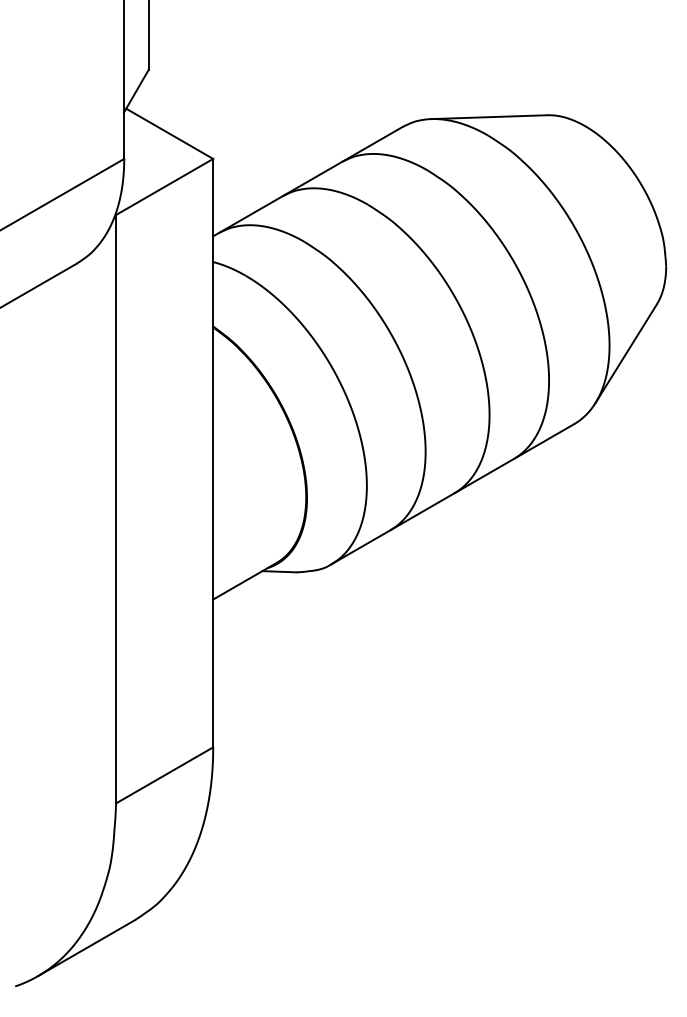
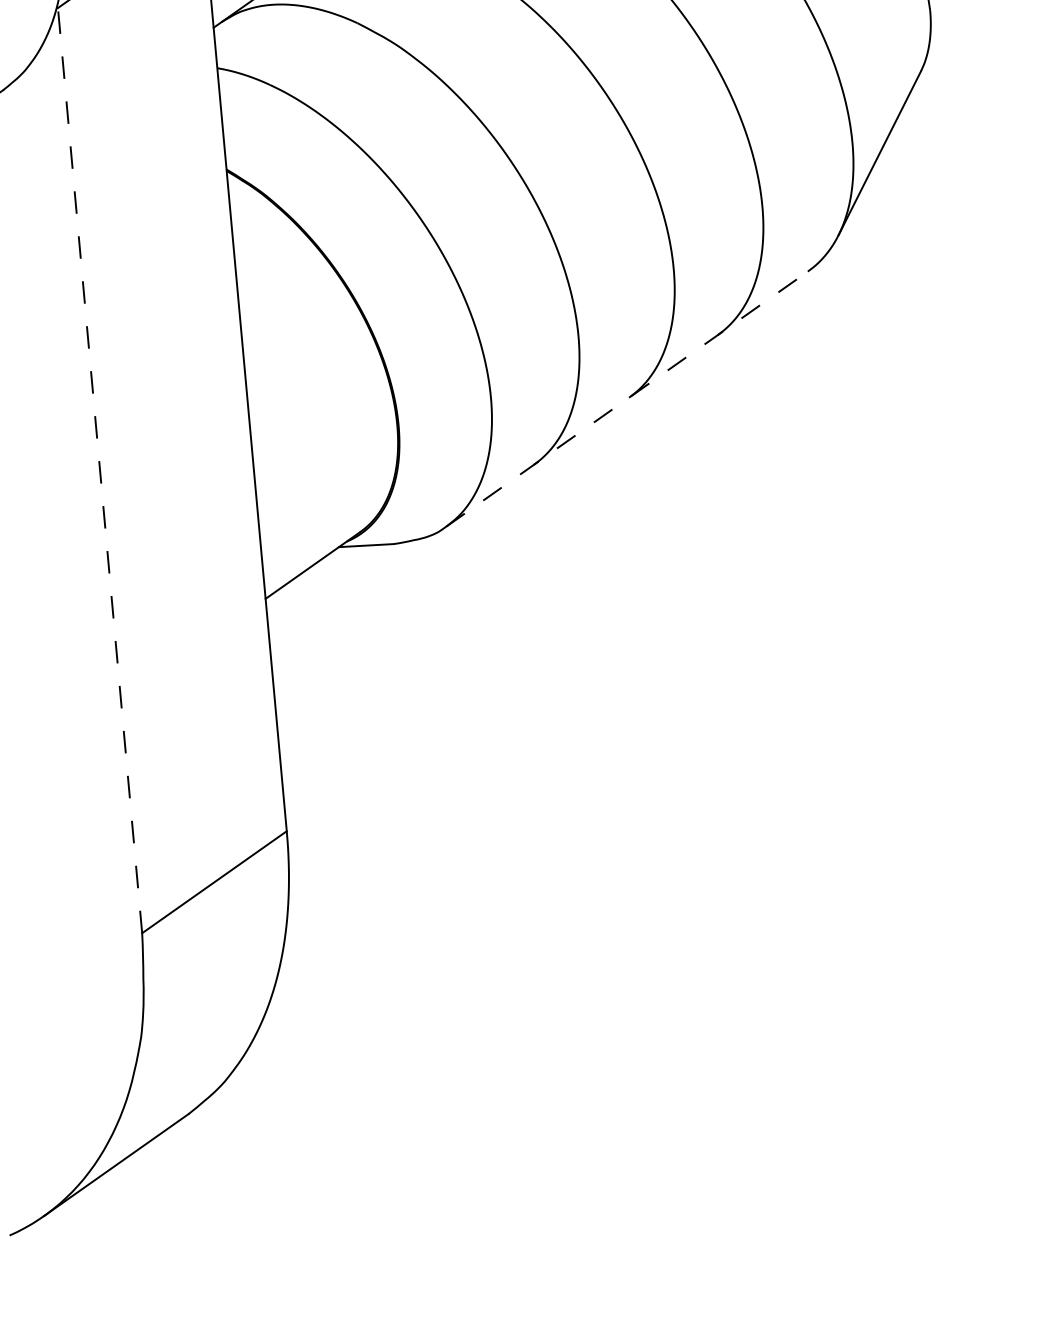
line: (453, 494) -> (628, 399), solid -> dashed
line: (116, 508) -> (100, 469), solid -> dashed

